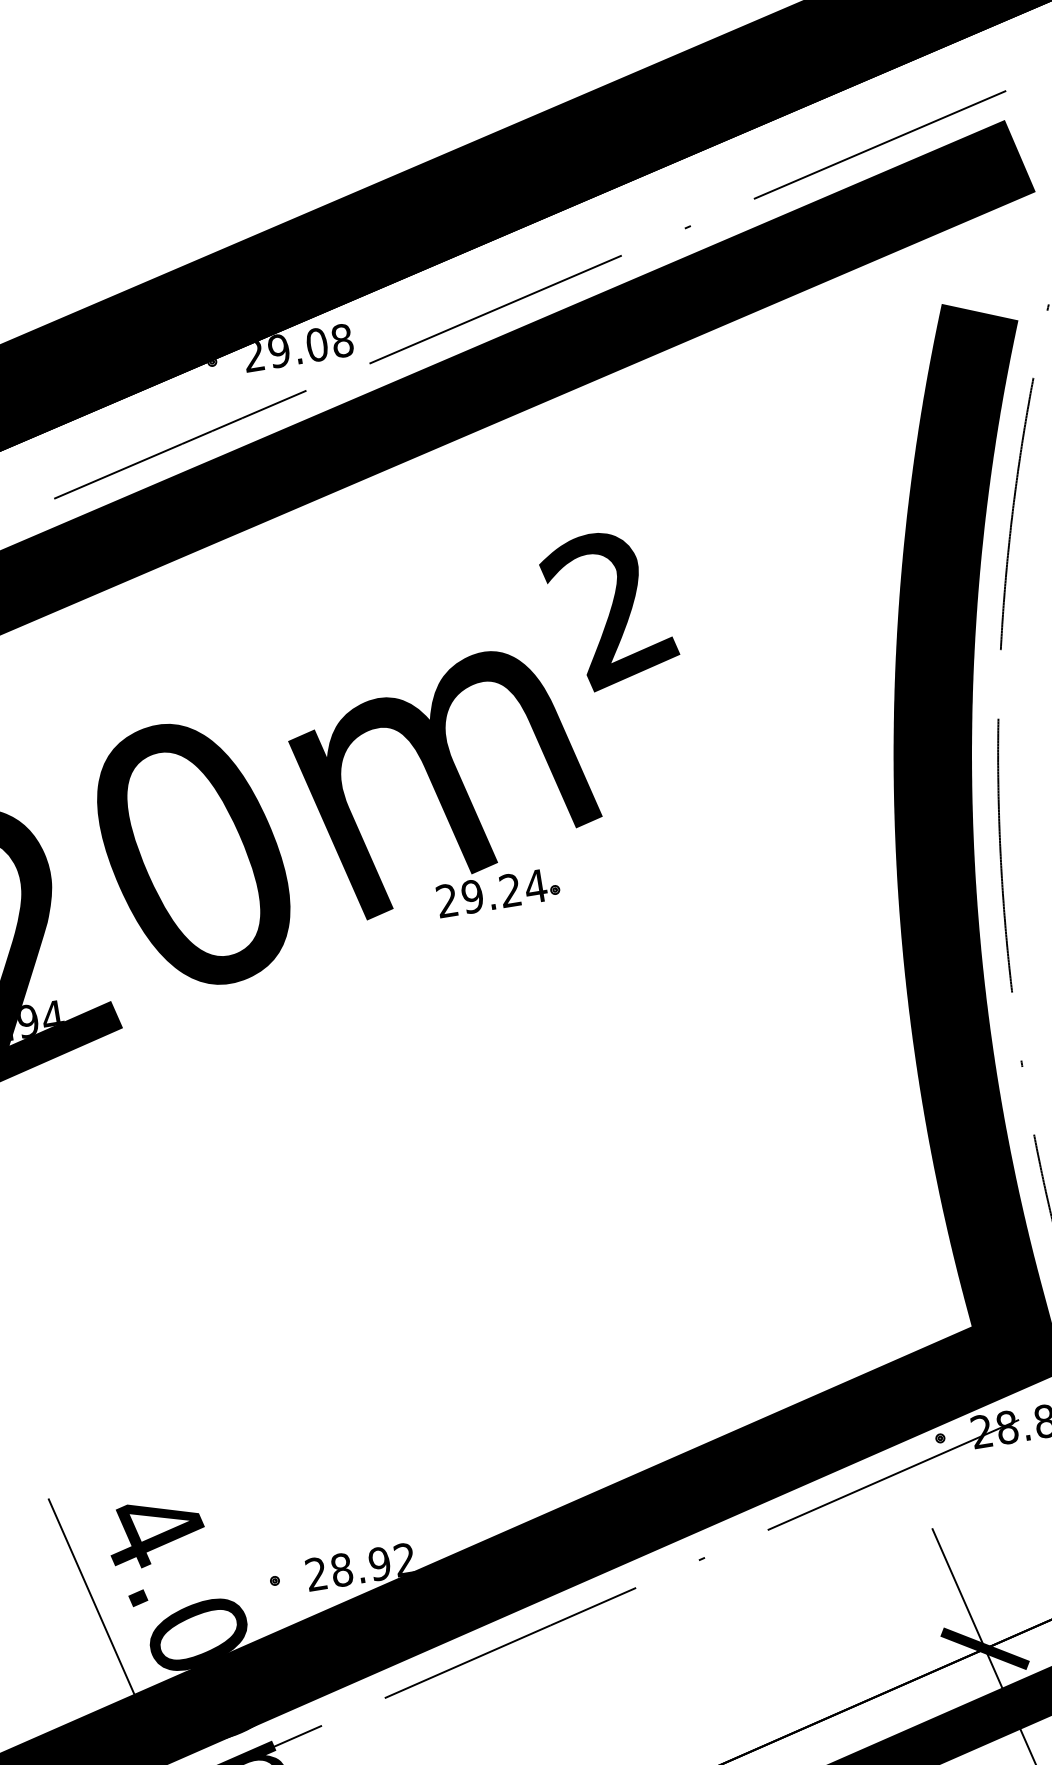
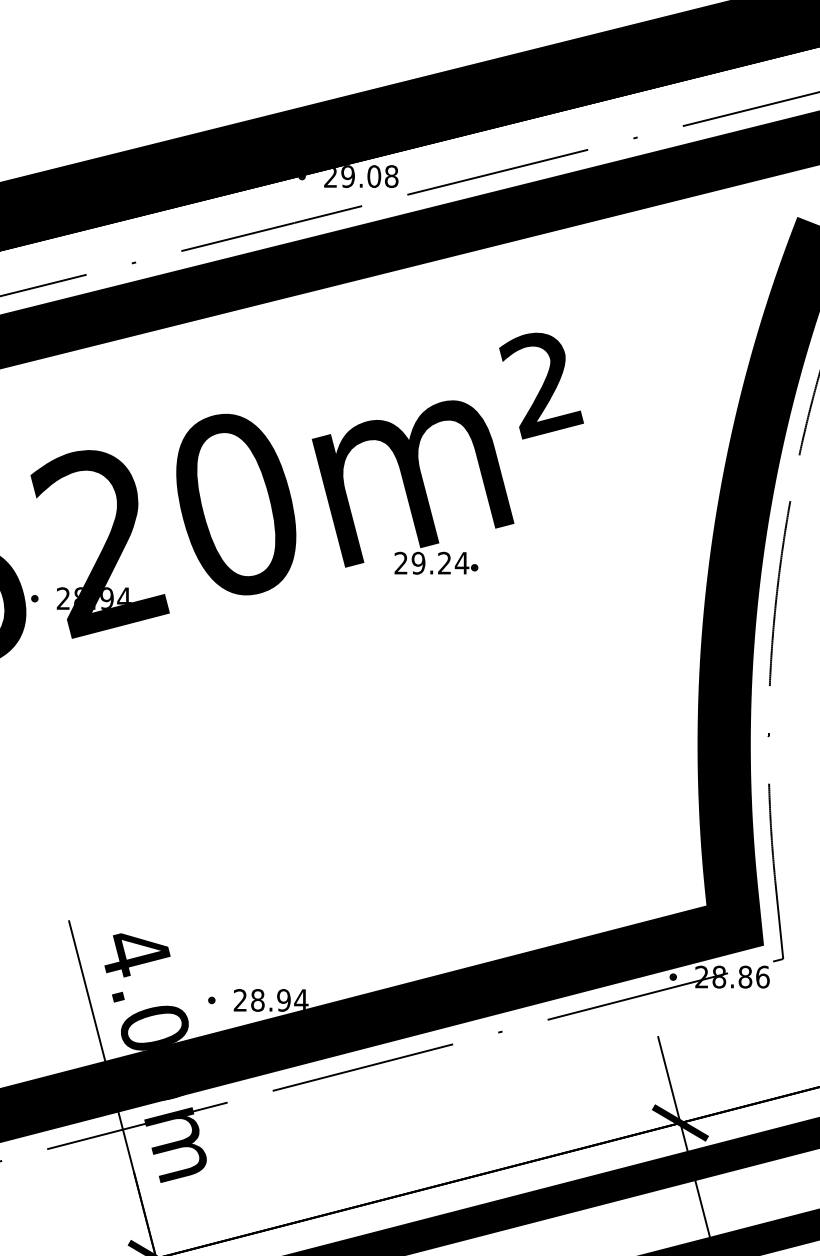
text: (405, 1559) -> (301, 1000), 28.92 -> 28.94

